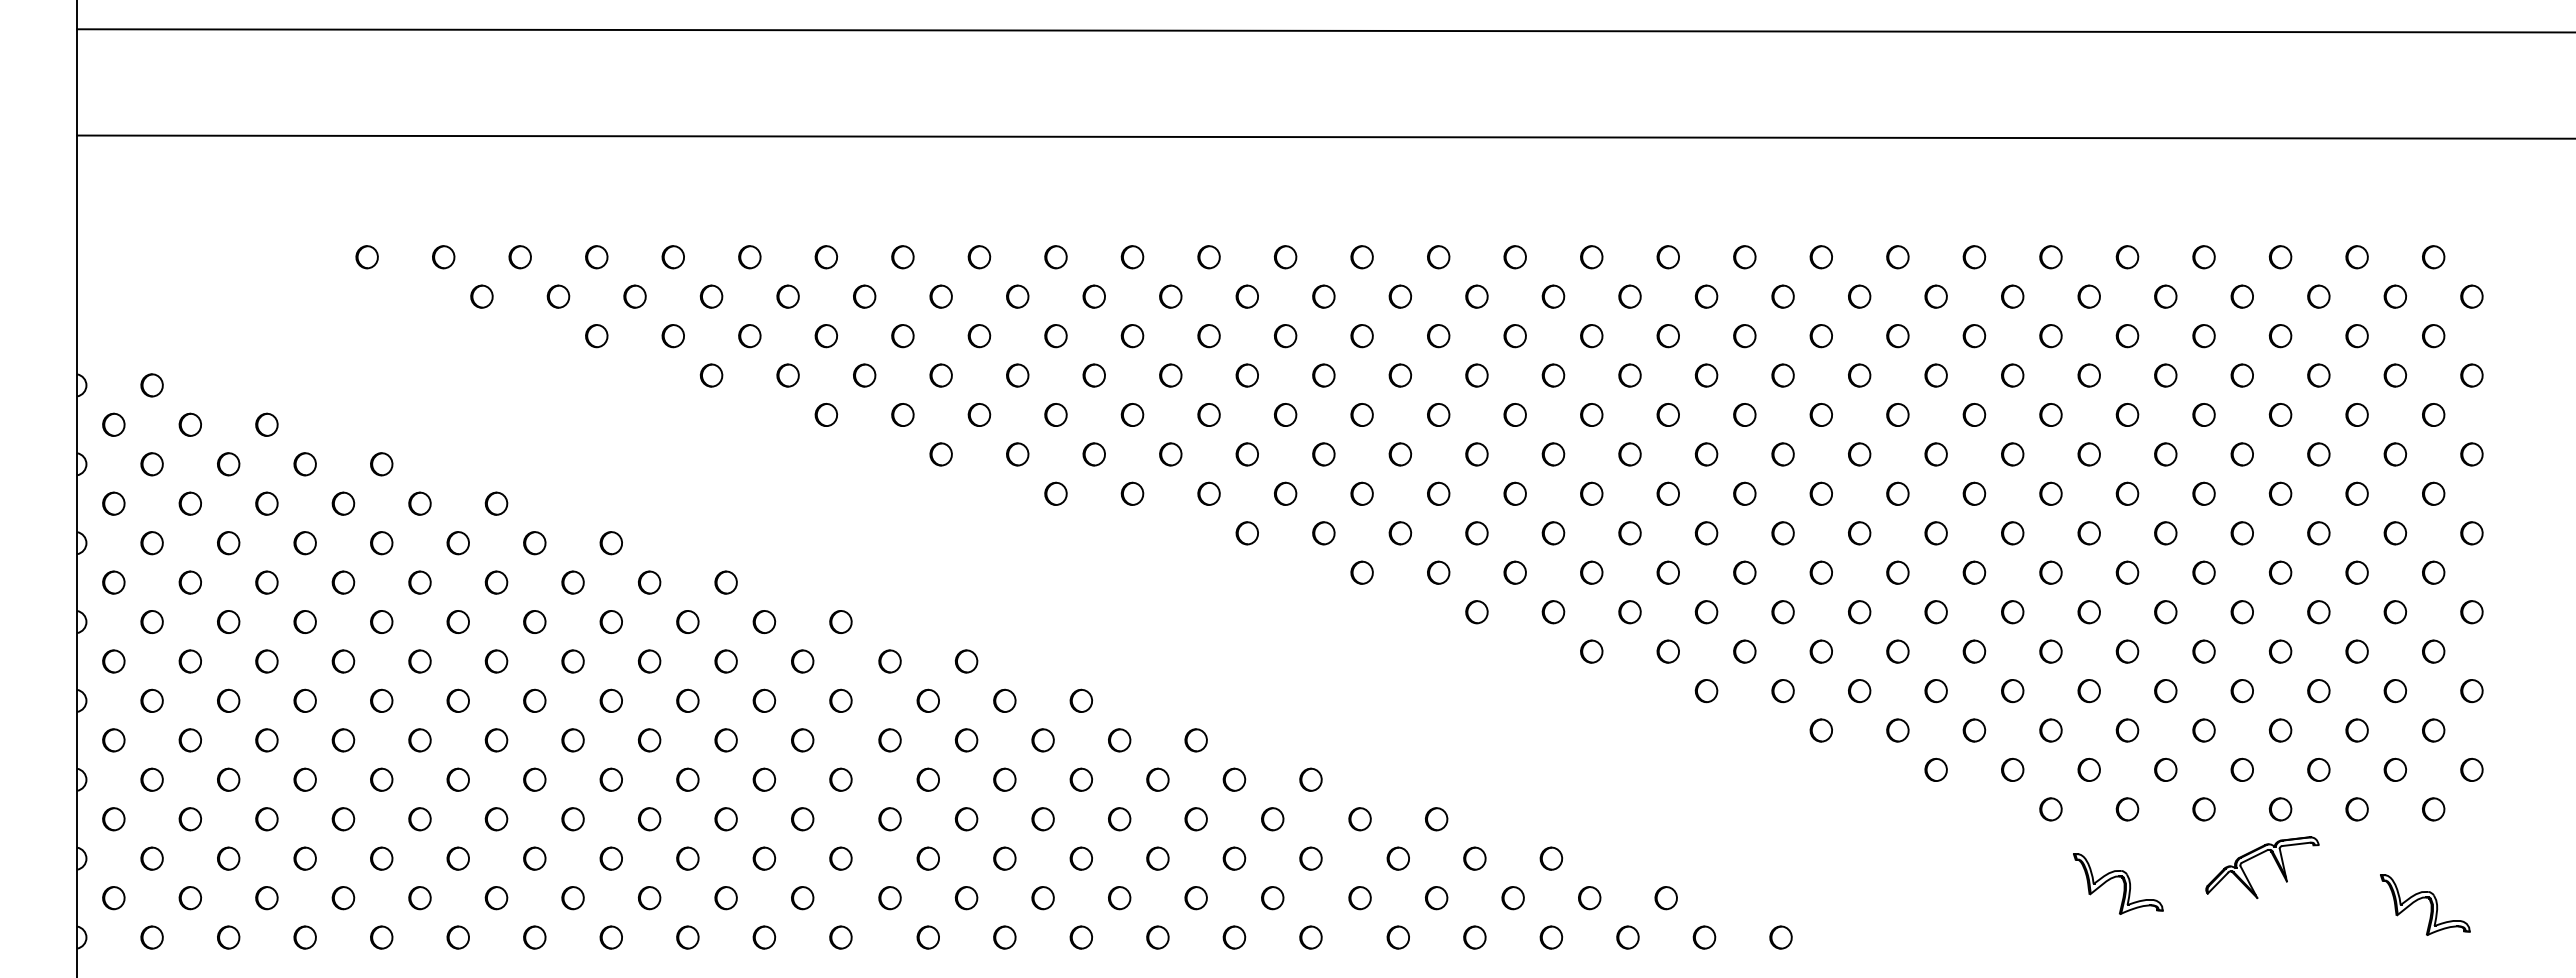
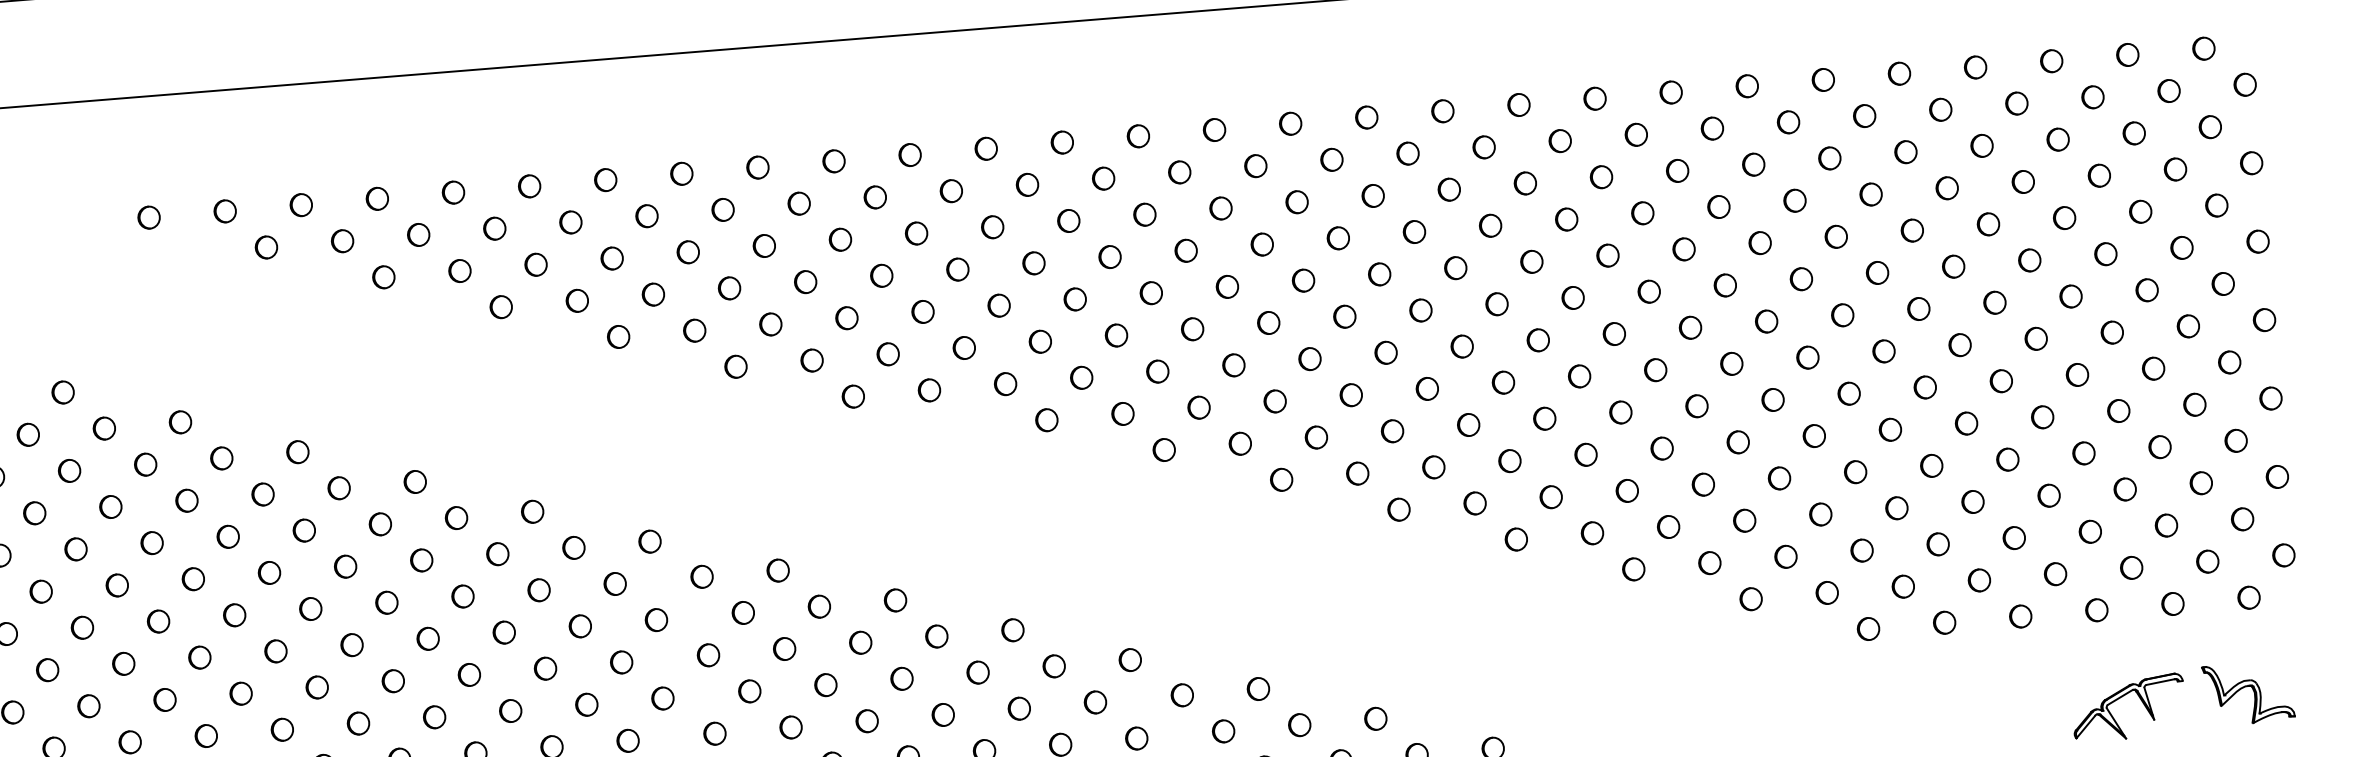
part: (2257, 856) -> (2122, 697), moved
part: (2118, 883) -> (1941, 697), removed

